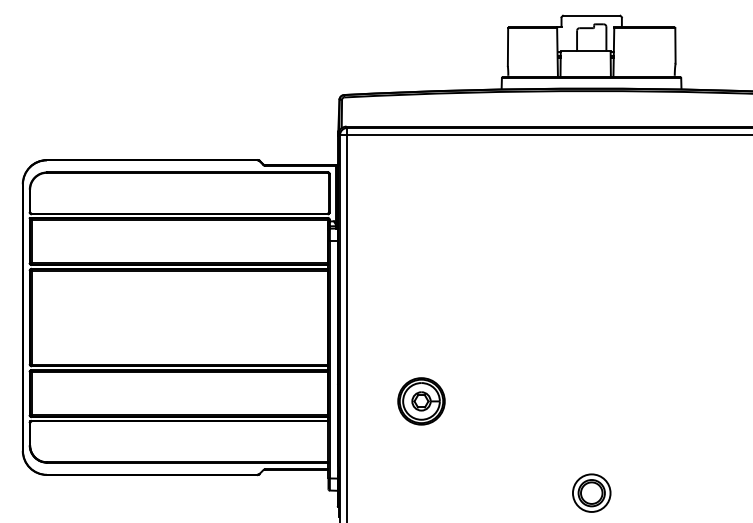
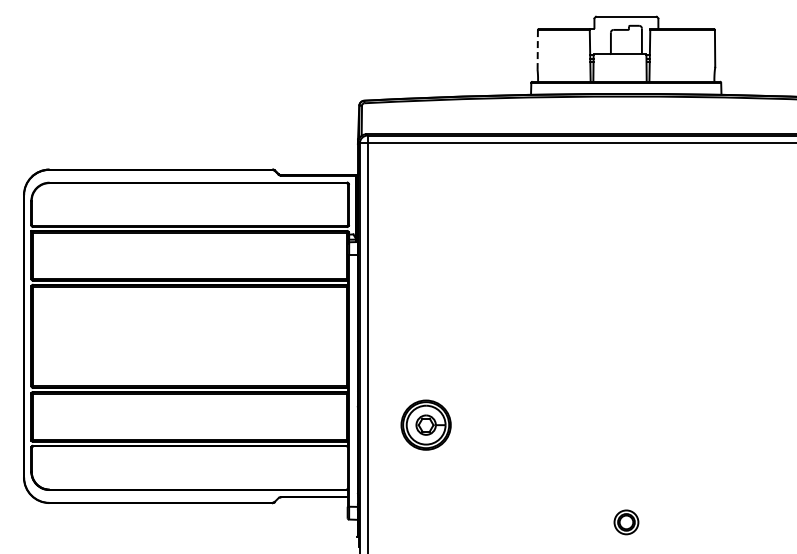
line: (507, 47) -> (537, 50), solid -> dashed
part: (420, 400) -> (425, 424), moved
part: (591, 493) -> (626, 522), size x0.6

